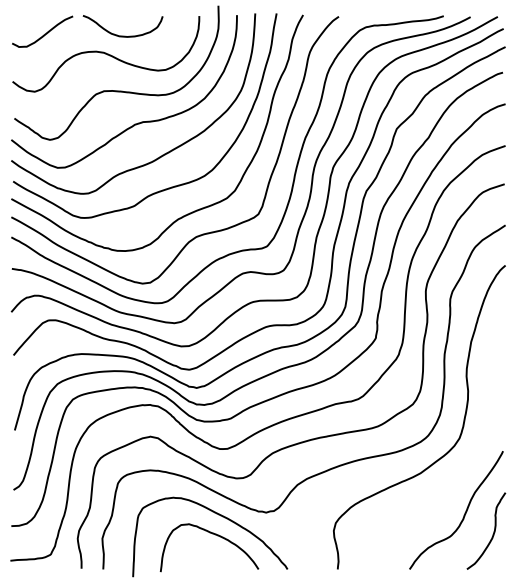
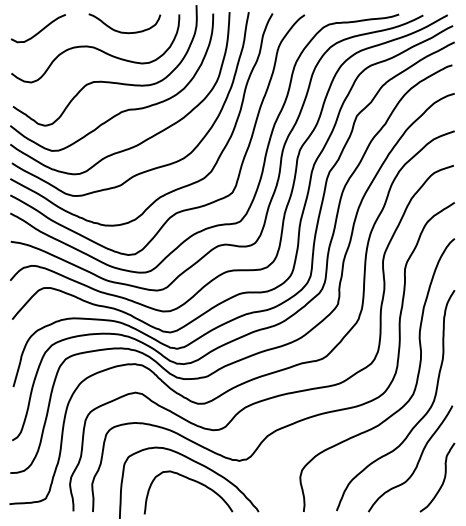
curve: (121, 35) -> (123, 31), moved
curve: (464, 468) -> (417, 421), added

